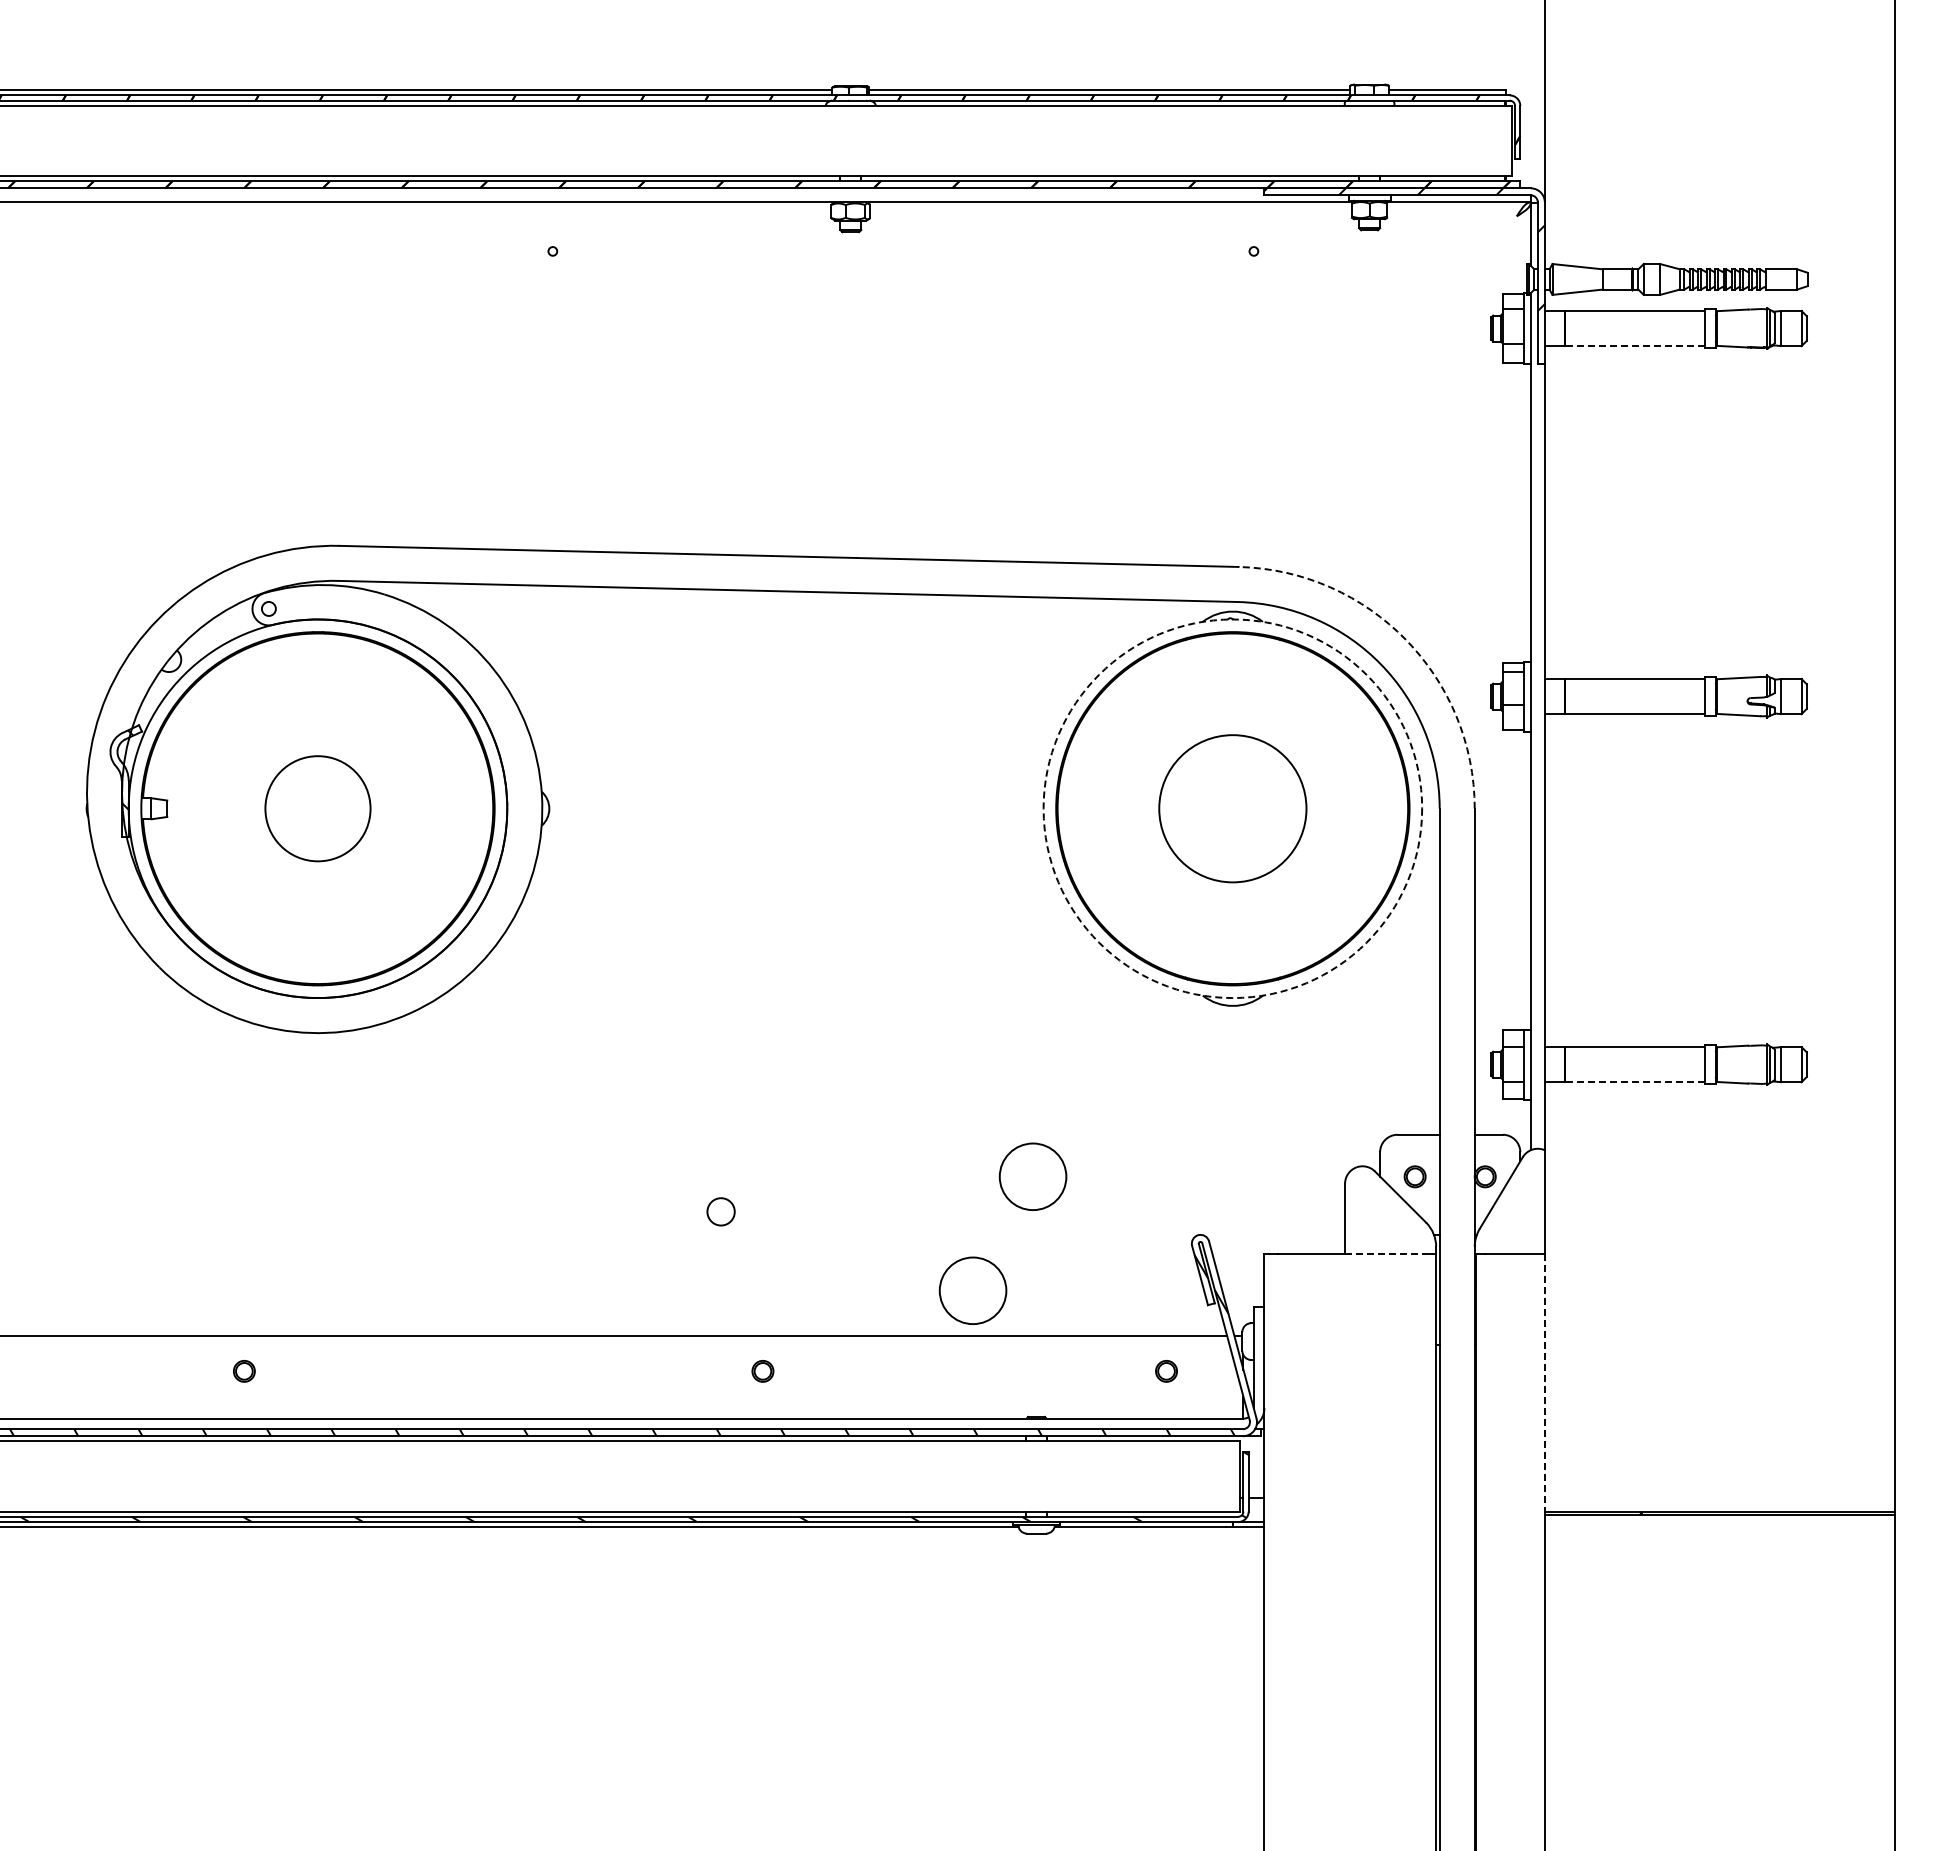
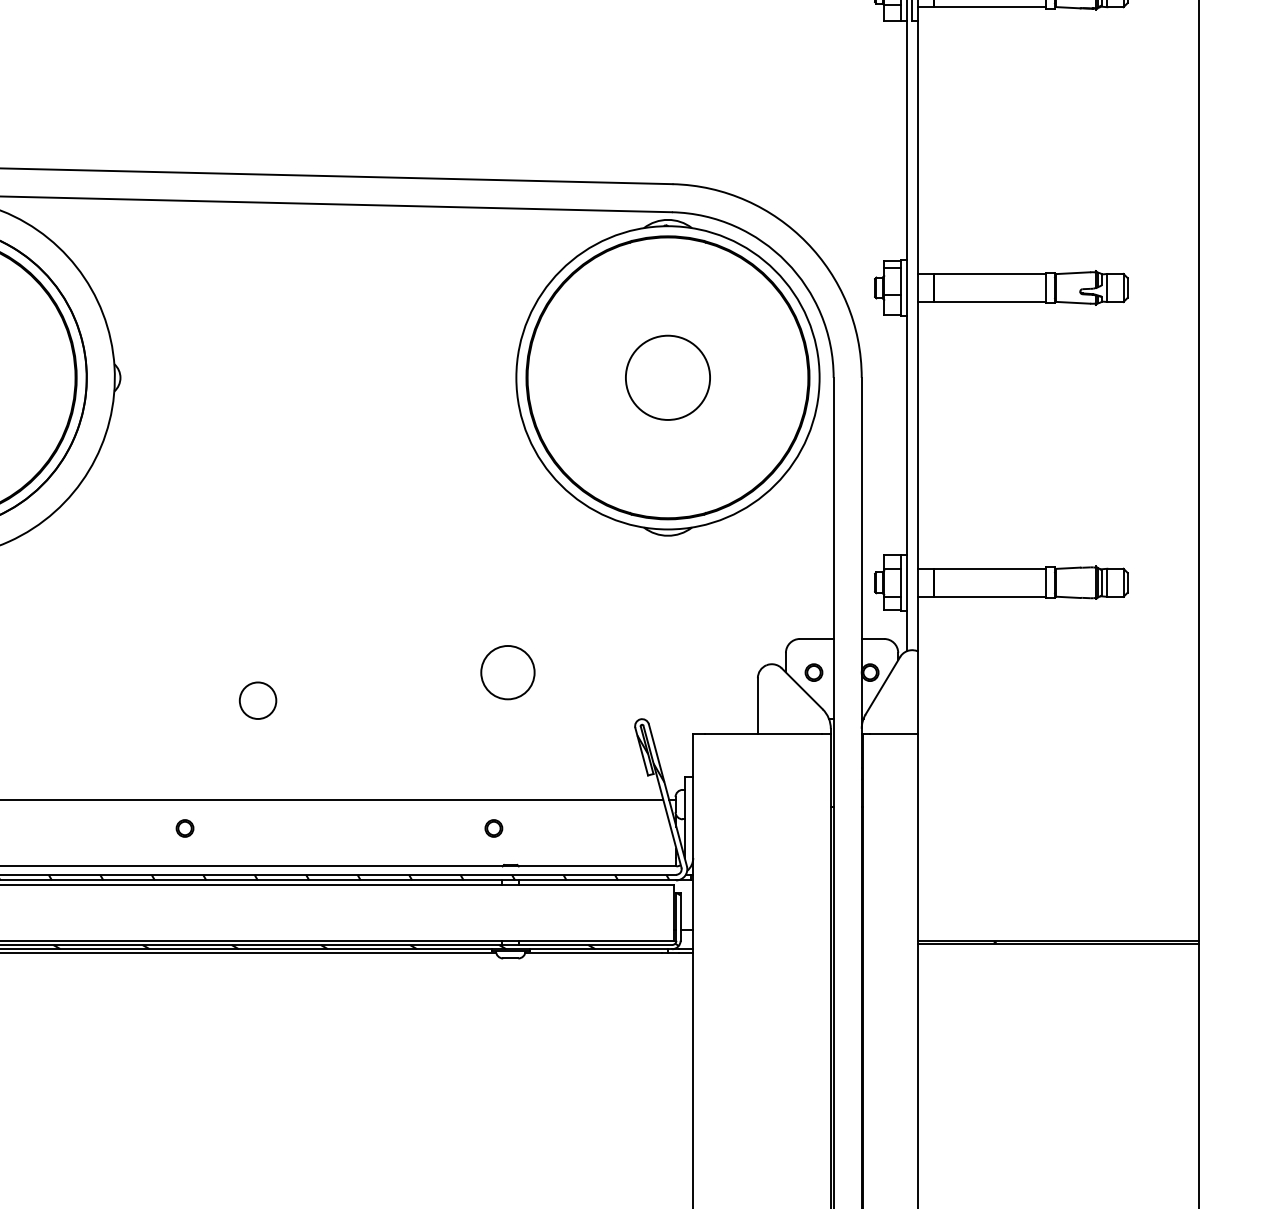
line: (1634, 346) -> (989, 7), dashed -> solid
arc: (1405, 639) -> (806, 242), dashed -> solid
circle: (1232, 808) -> (667, 377), dashed -> solid
circle: (1232, 808) -> (667, 377), size x0.71
line: (1634, 1082) -> (989, 597), dashed -> solid
circle: (720, 1211) -> (257, 700), size x1.67
line: (1385, 1253) -> (790, 734), dashed -> solid
circle: (972, 1290) -> (459, 763), removed
part: (762, 1371) -> (184, 828), moved
part: (1166, 1371) -> (493, 828), moved
line: (1544, 1382) -> (917, 837), dashed -> solid

